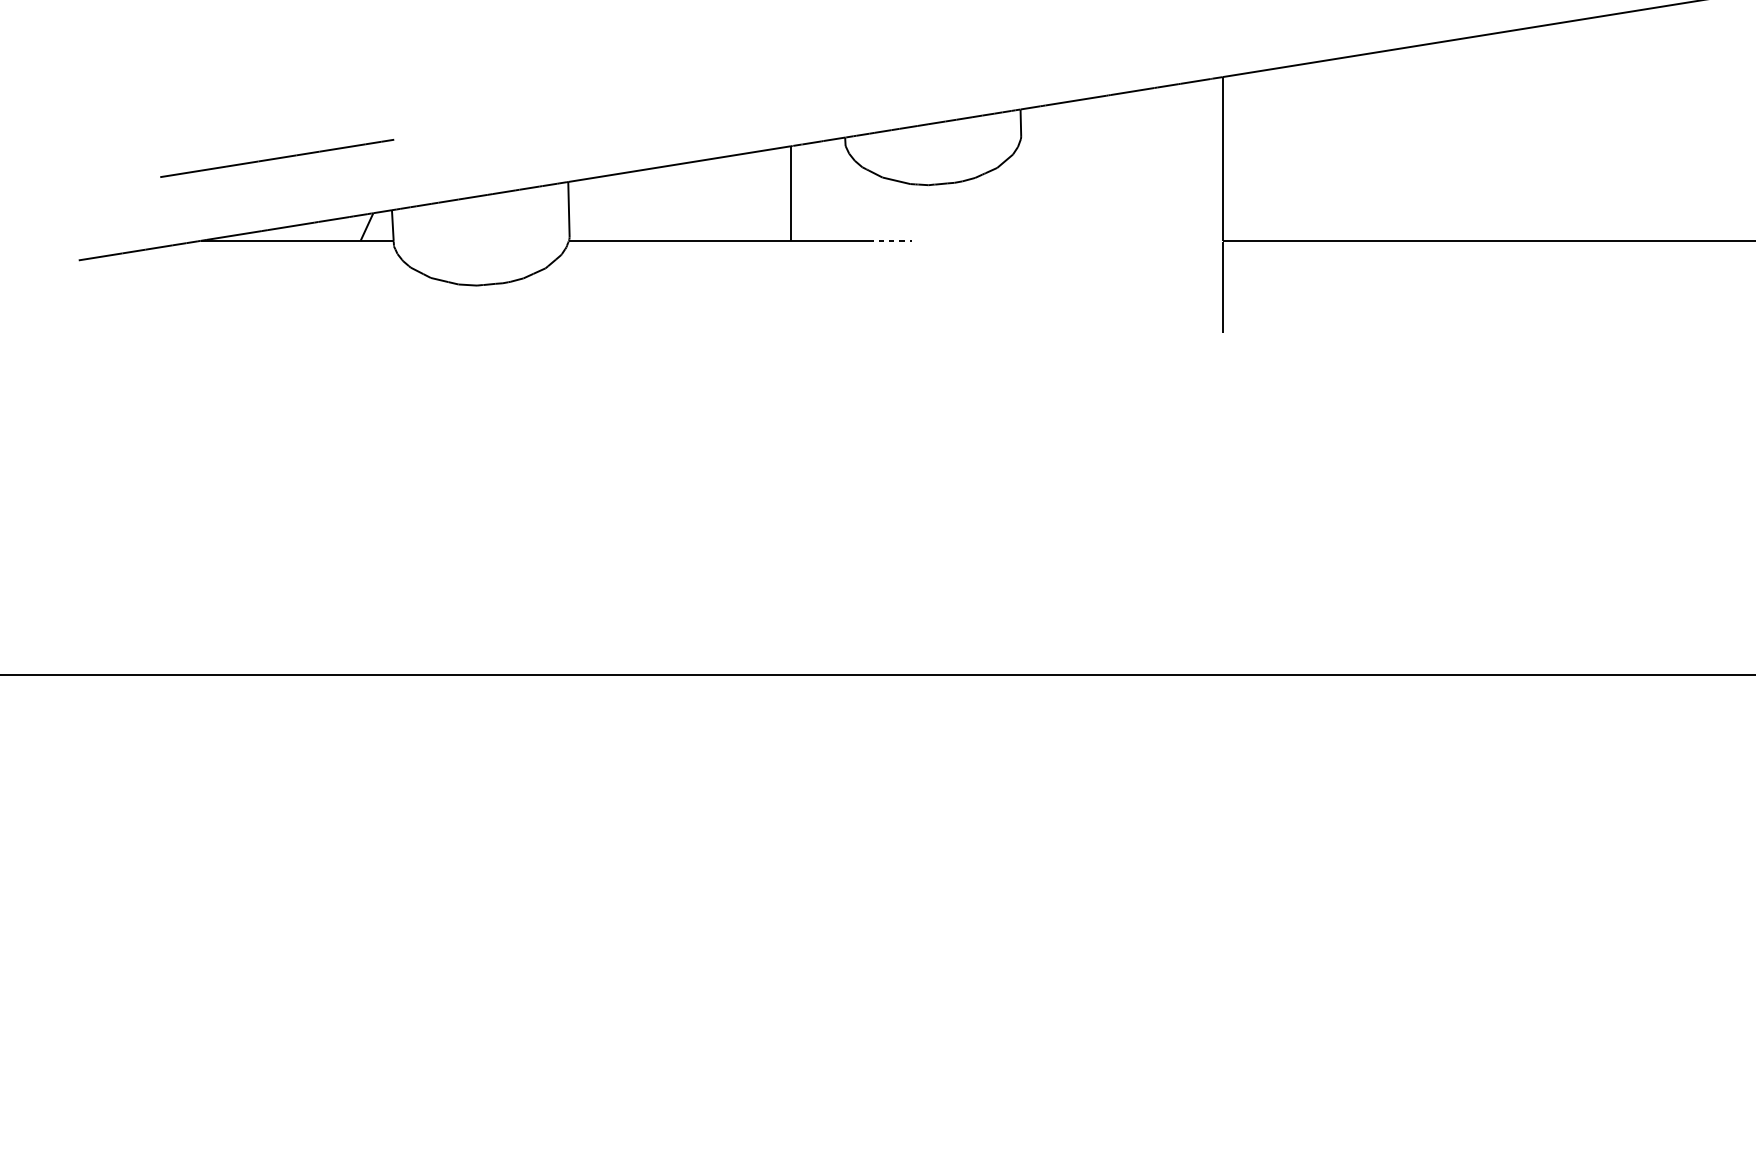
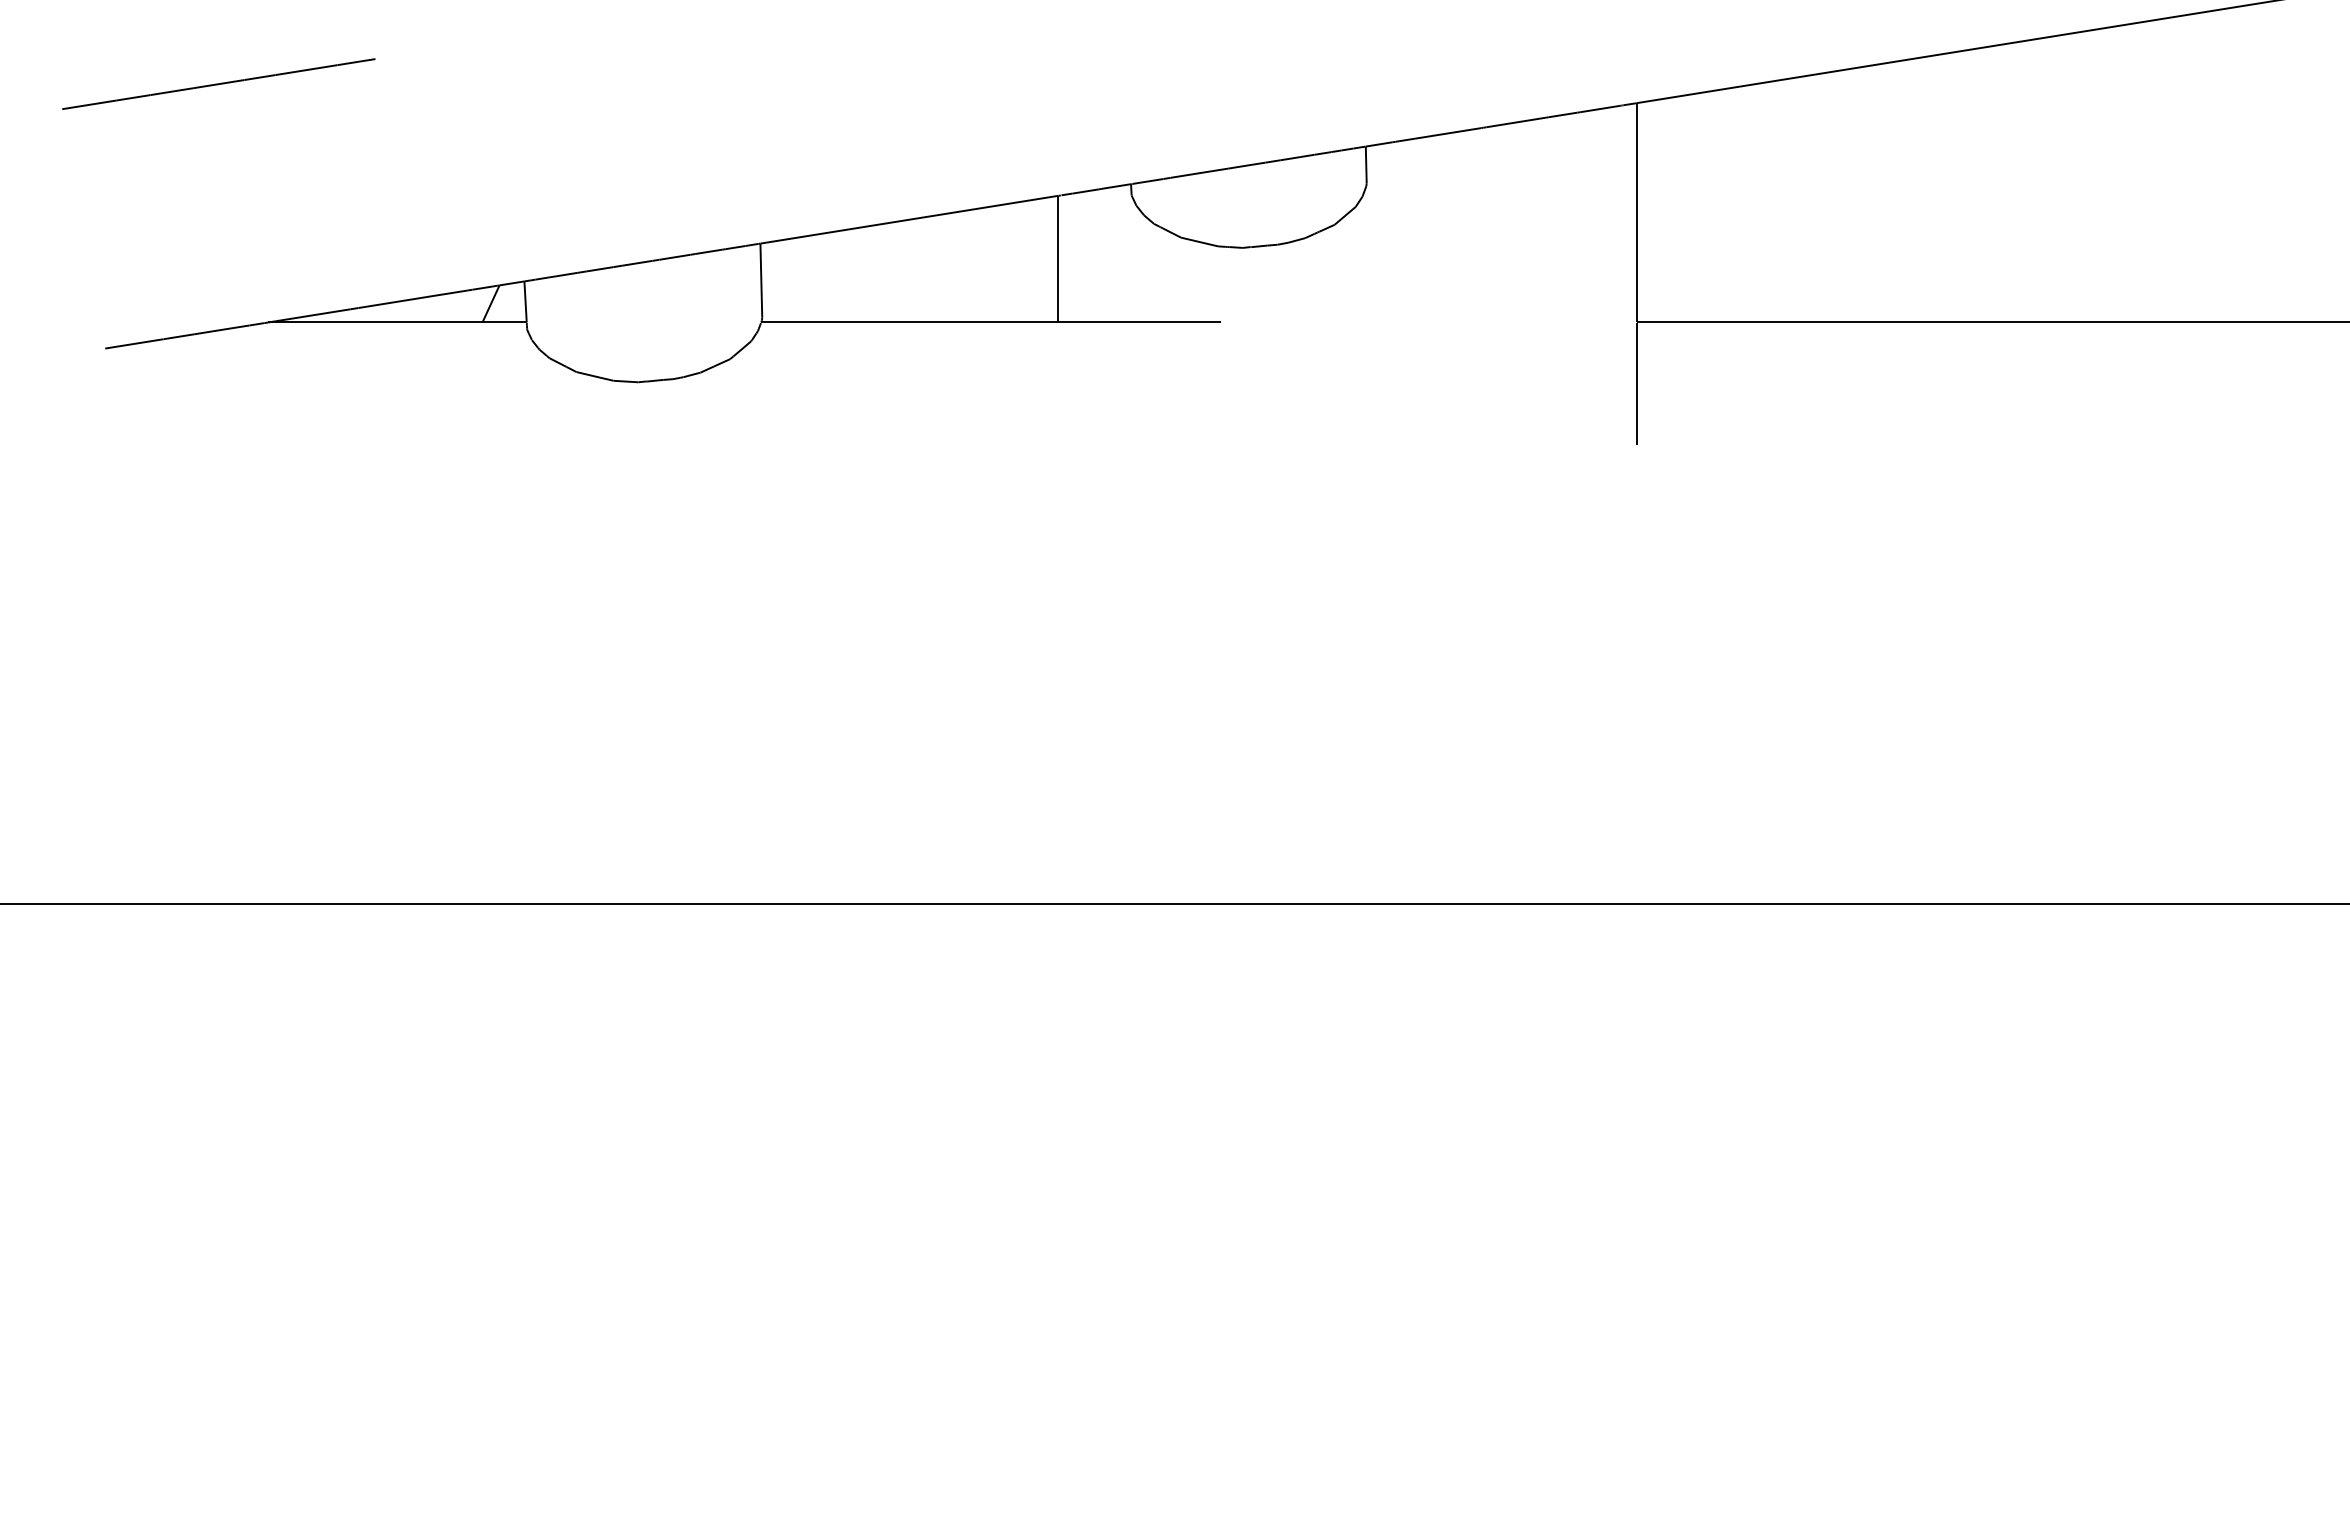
line: (276, 157) -> (218, 83), moved
line: (890, 240) -> (1191, 322), dashed -> solid

